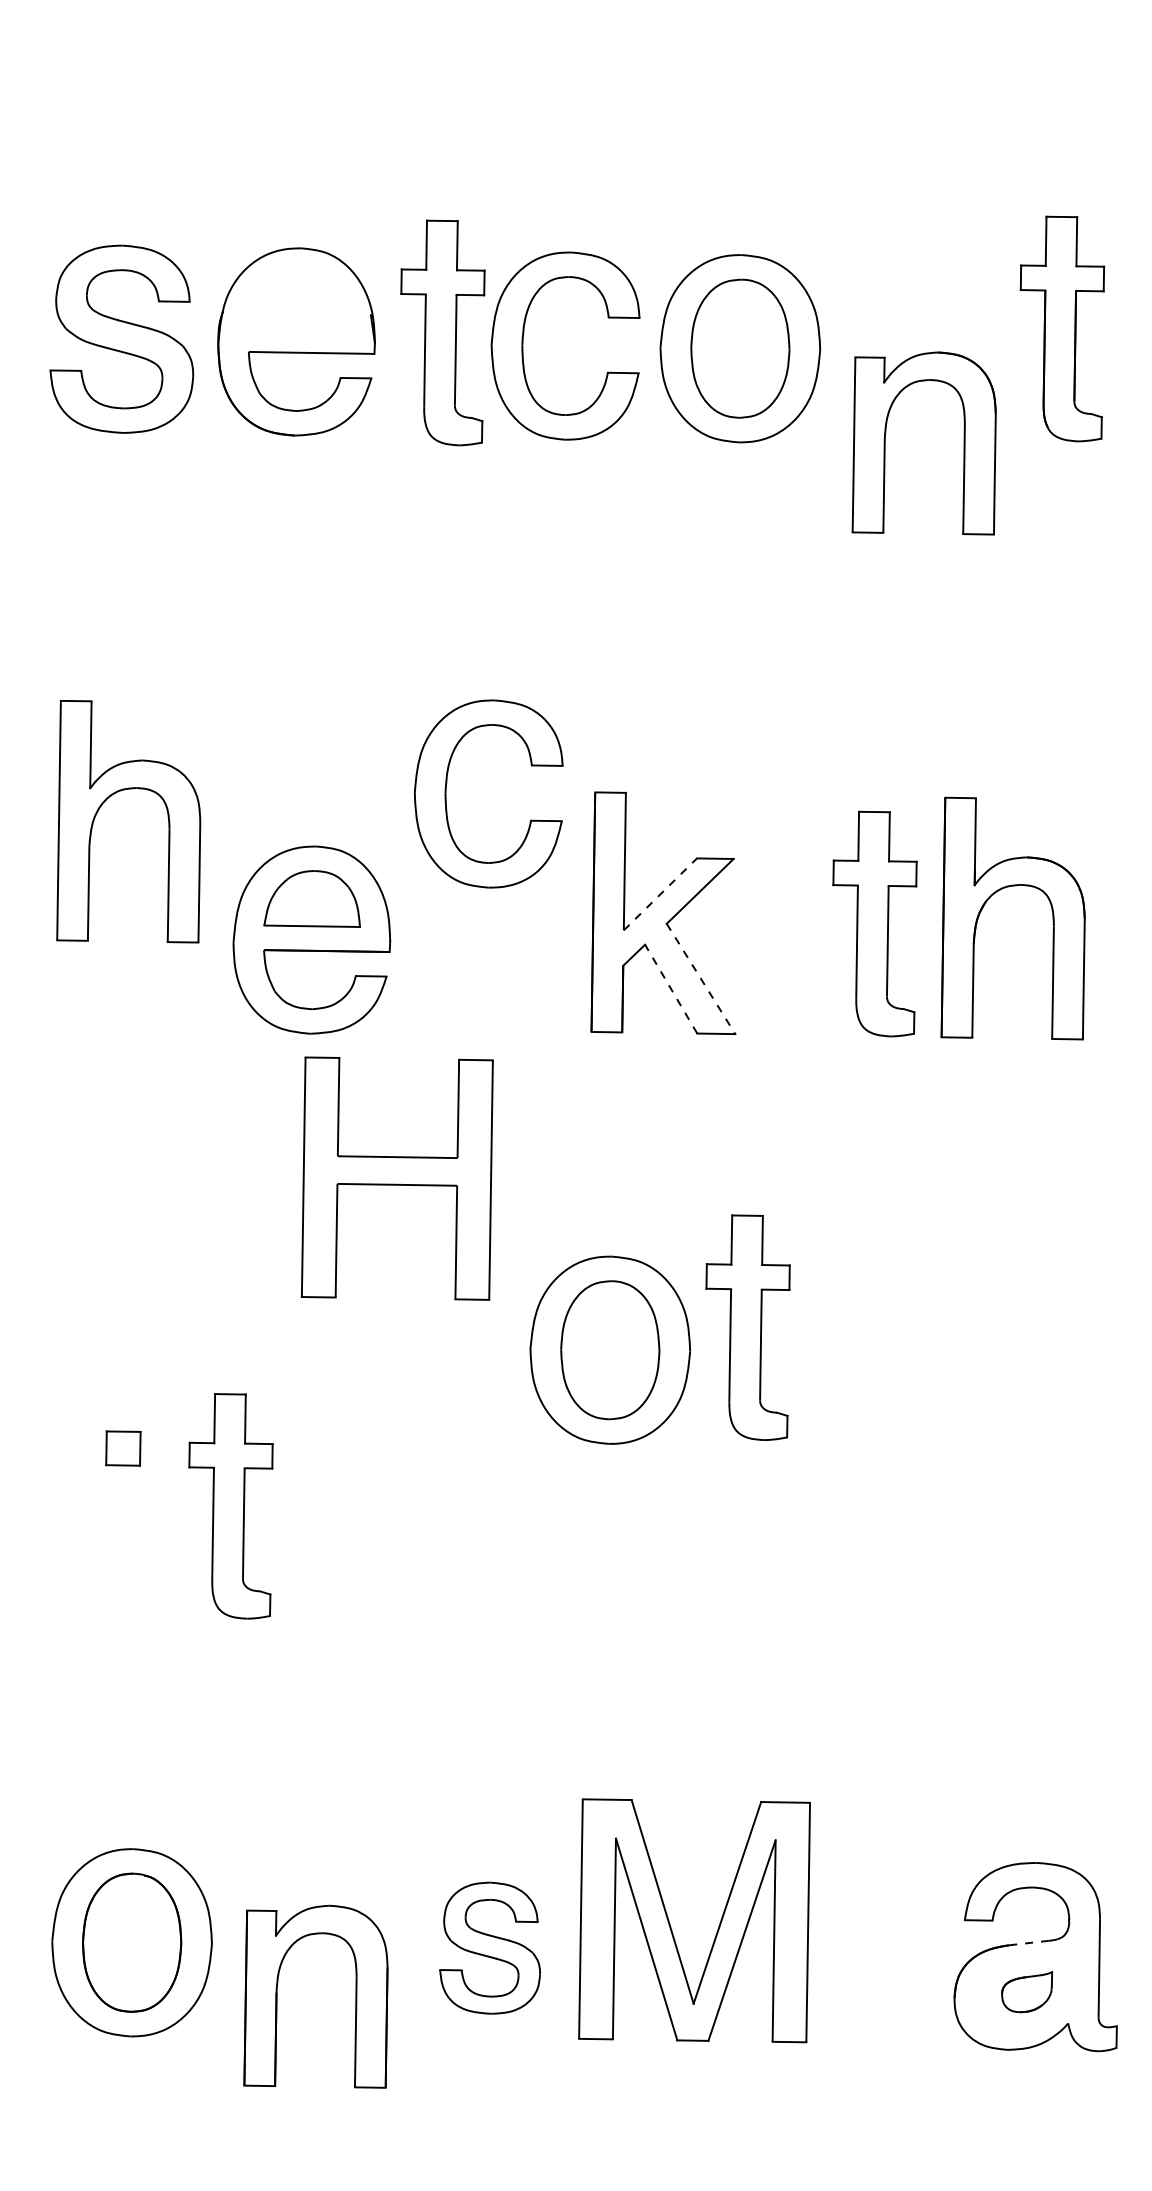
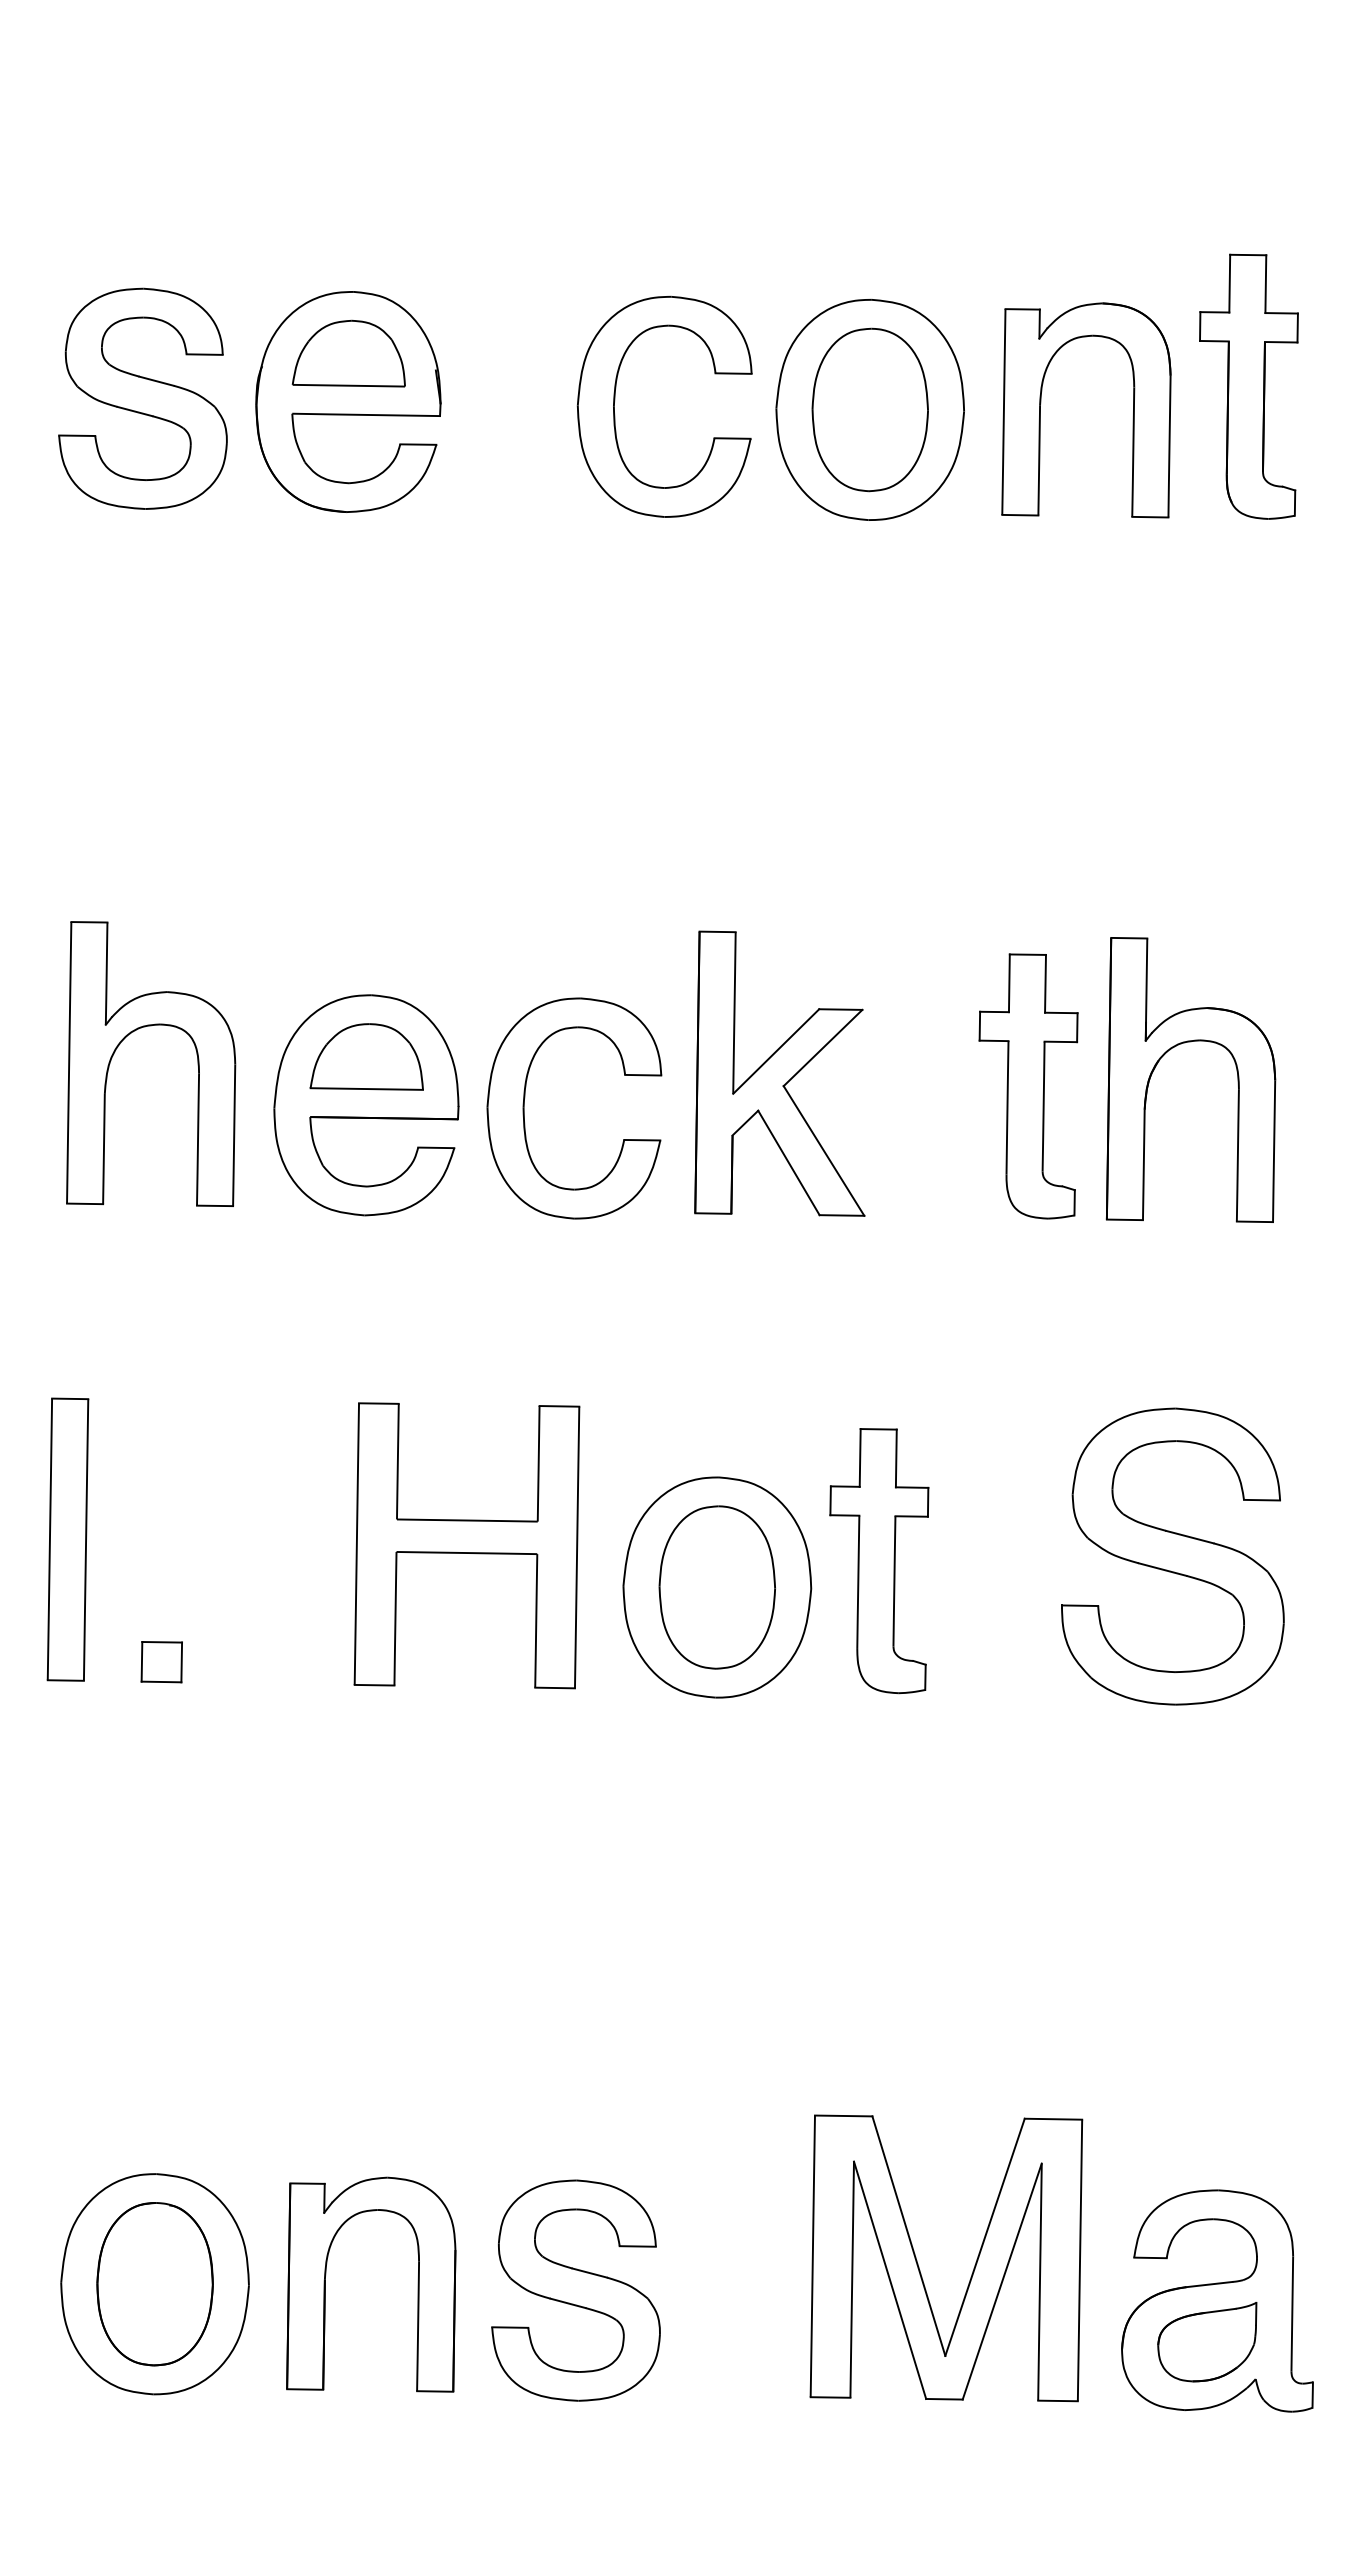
part: (296, 300) -> (348, 353), added
part: (442, 333) -> (520, 391), removed
part: (886, 437) -> (1041, 403), moved
part: (446, 793) -> (524, 1108), moved
part: (111, 796) -> (130, 1034), moved
line: (660, 894) -> (776, 1051), dashed -> solid
line: (701, 979) -> (824, 1151), dashed -> solid
line: (670, 988) -> (788, 1162), dashed -> solid
part: (396, 1178) -> (466, 1545), moved
part: (57, 1309) -> (67, 1539), added
part: (997, 1323) -> (1172, 1556), added
part: (123, 1448) -> (161, 1662), moved
part: (231, 1506) -> (271, 1771), removed
part: (671, 1927) -> (919, 2266), moved
line: (1028, 1943) -> (1209, 2284), dashed -> solid
part: (489, 1948) -> (575, 2290), size x1.43
part: (1027, 1992) -> (1207, 2342), size x1.67
part: (277, 1996) -> (325, 2284), moved

